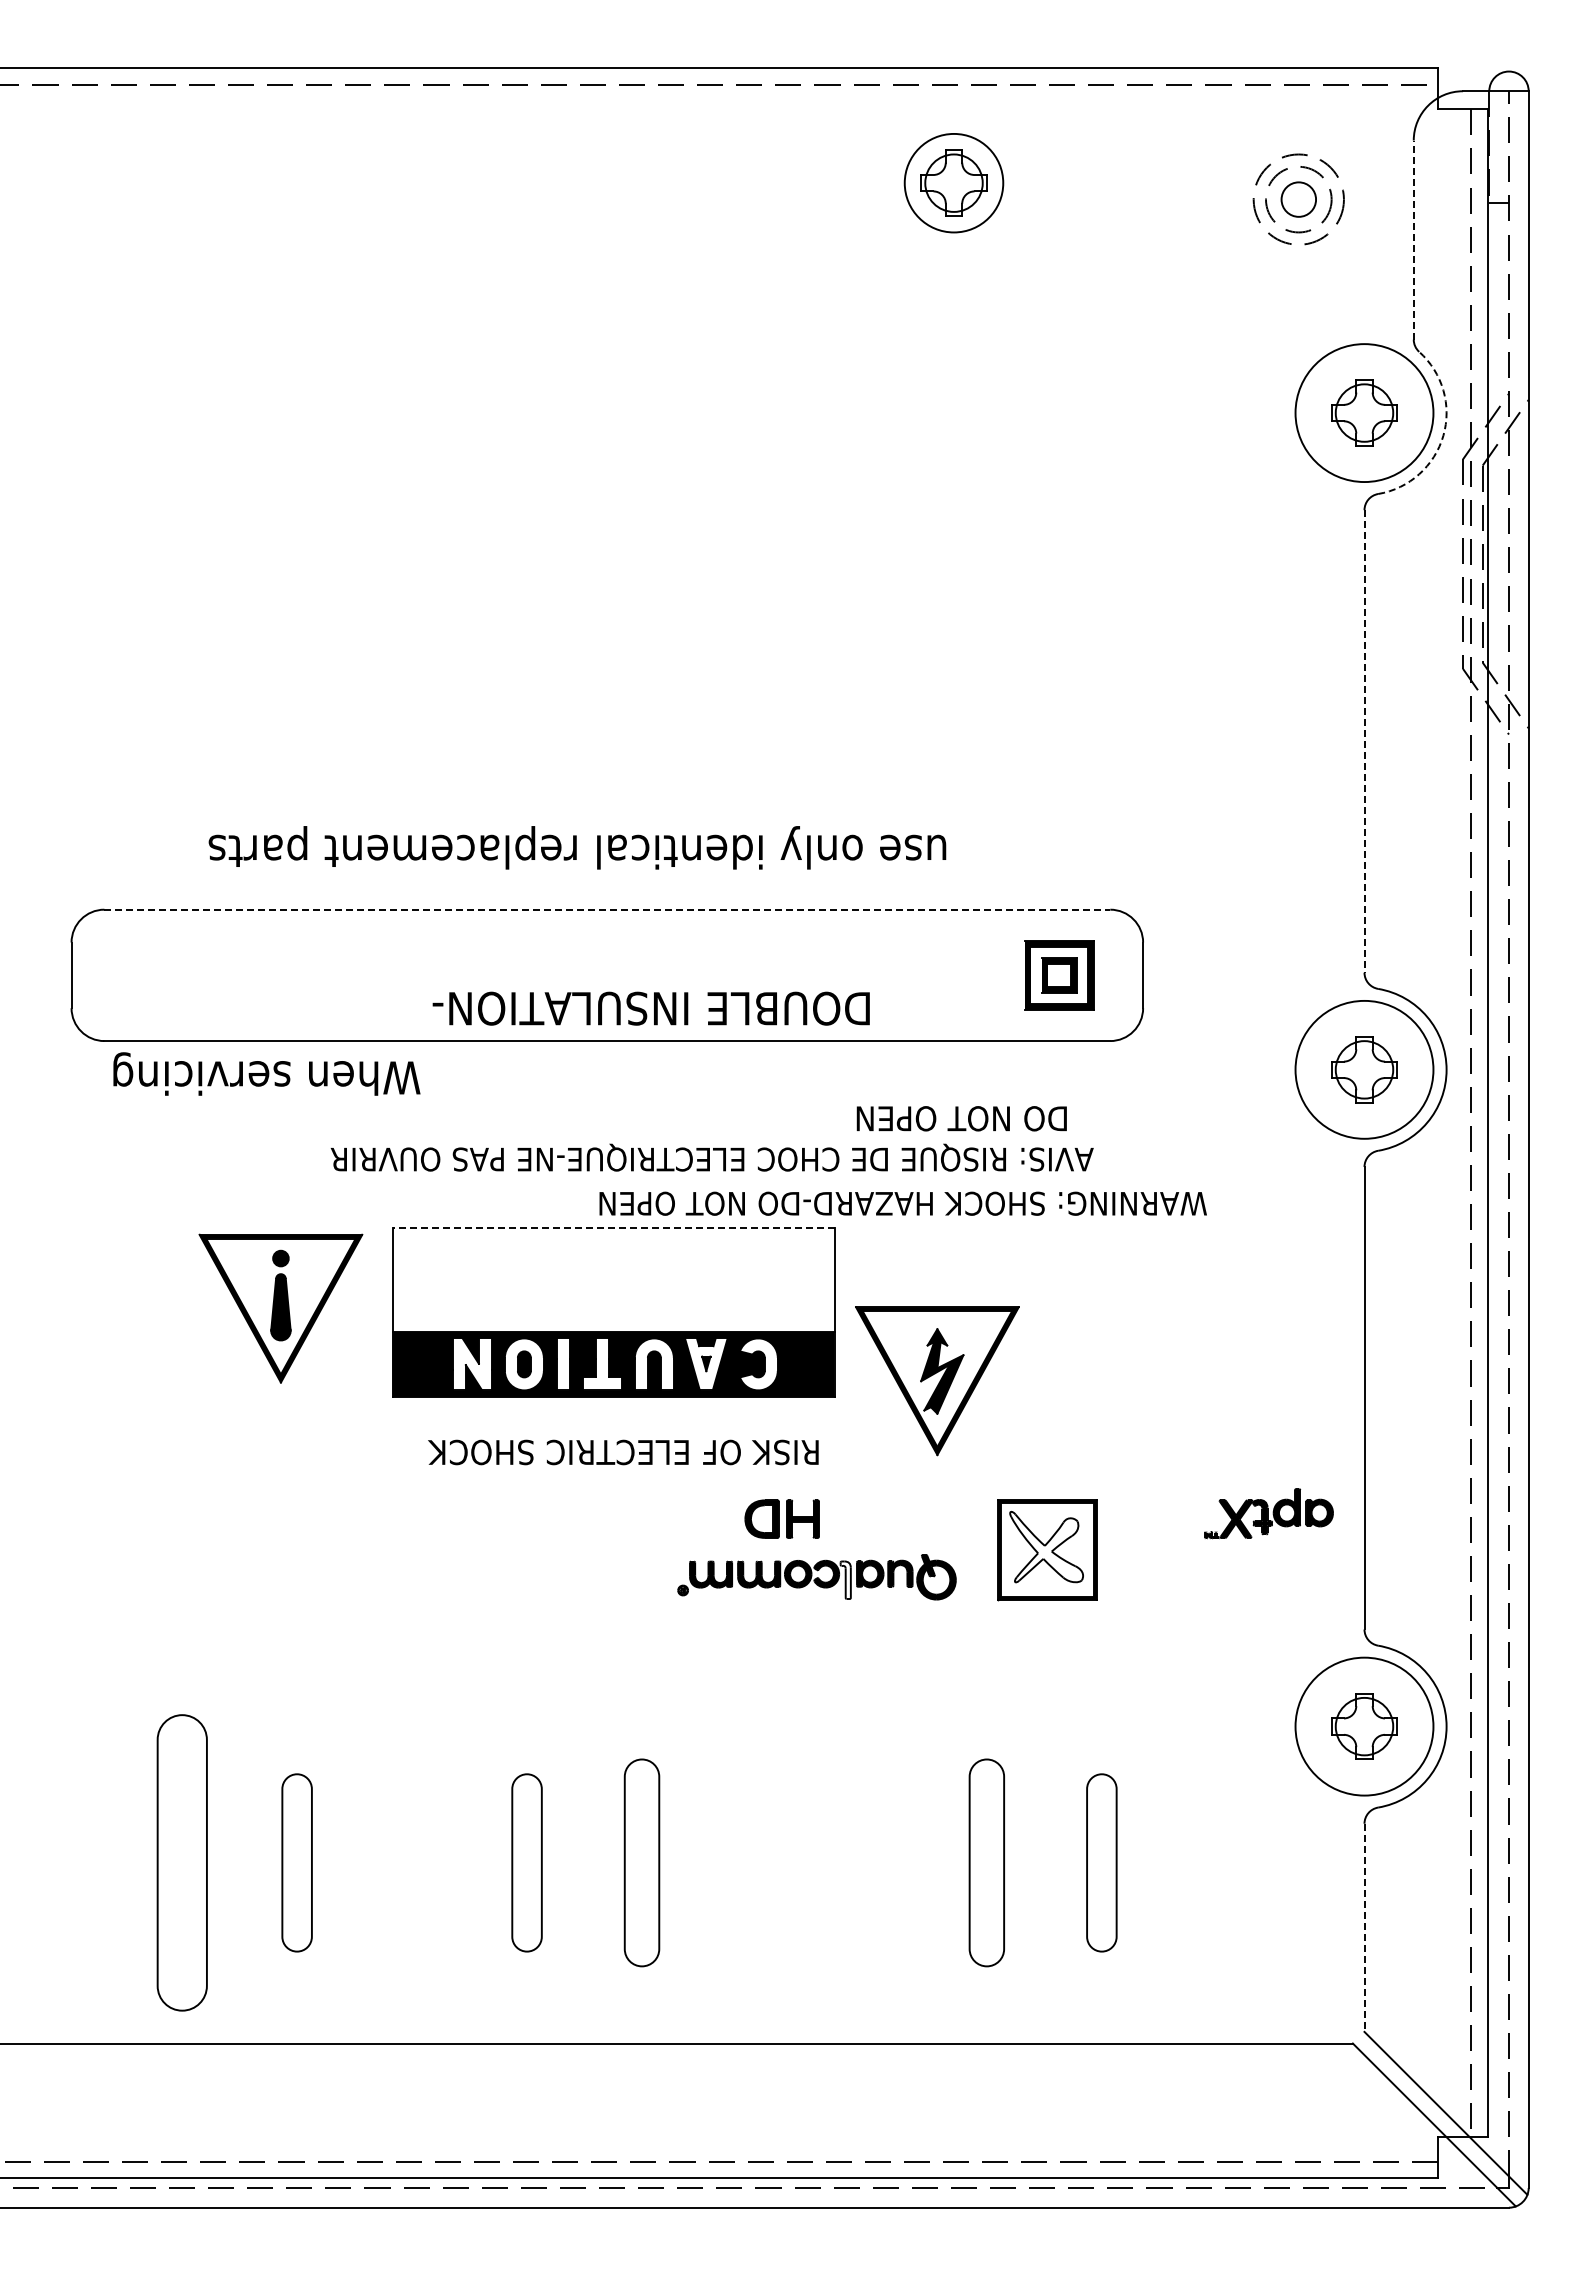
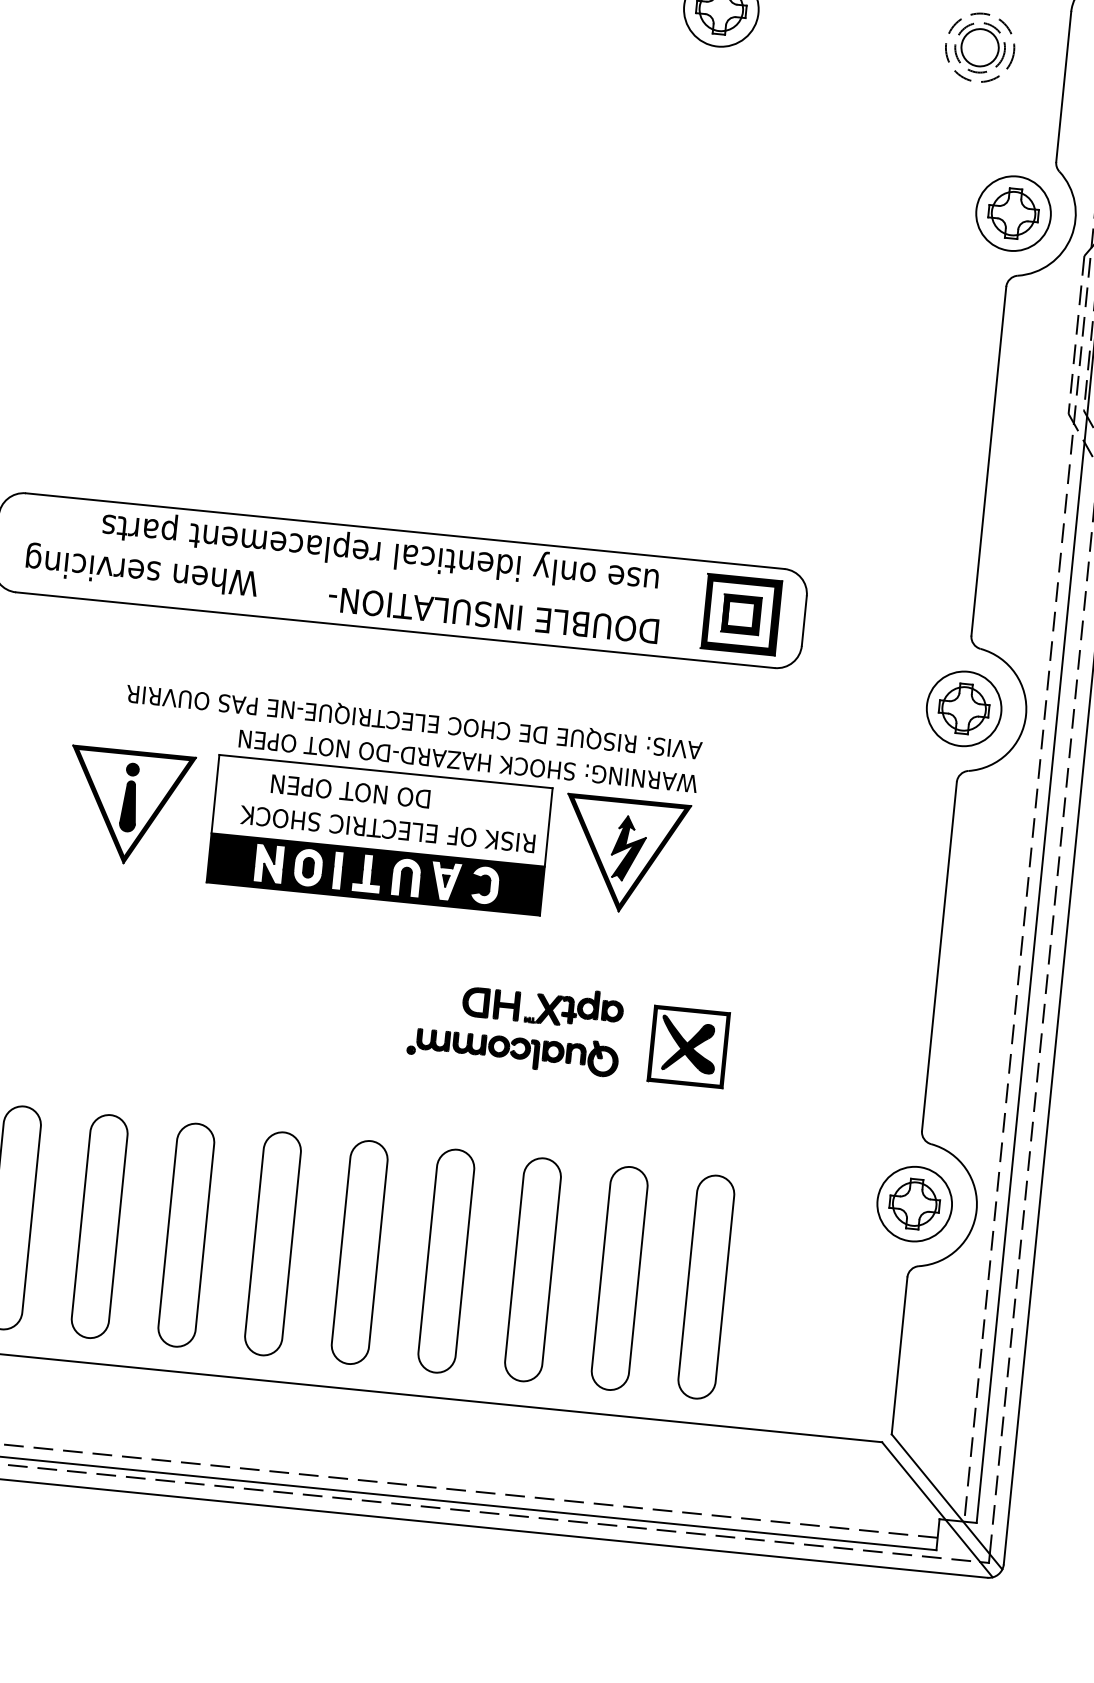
circle: (1298, 199) -> (979, 47), size x1.43
line: (1413, 240) -> (1063, 87), dashed -> solid
circle: (1364, 412) -> (1013, 213), size x0.71
arc: (1443, 435) -> (1071, 236), dashed -> solid
line: (1364, 741) -> (988, 461), dashed -> solid
text: (577, 847) -> (380, 551), moved
line: (607, 909) -> (405, 531), dashed -> solid
part: (1059, 975) -> (741, 614), size x1.43
text: (650, 1008) -> (492, 615), moved
circle: (1364, 1069) -> (964, 708), size x0.71
text: (266, 1073) -> (141, 569), moved
text: (961, 1118) -> (350, 791), moved
text: (711, 1157) -> (413, 720), moved
text: (902, 1203) -> (467, 761), moved
line: (613, 1227) -> (385, 771), dashed -> solid
part: (937, 1381) -> (624, 855), moved
text: (623, 1452) -> (387, 829), moved
part: (1268, 1513) -> (574, 1007), moved
fill: (1046, 1546) -> (688, 1044), added
fill: (845, 1579) -> (534, 1054), added
circle: (1364, 1726) -> (914, 1204), size x0.71
part: (296, 1862) -> (99, 1226), size x1.67
part: (411, 1862) -> (185, 1234), added
part: (526, 1862) -> (272, 1243), size x1.67
part: (641, 1862) -> (359, 1252), size x1.43
part: (756, 1862) -> (446, 1260), added
part: (871, 1862) -> (532, 1269), added
part: (986, 1862) -> (619, 1278), size x1.43
part: (1101, 1862) -> (706, 1286), size x1.67
line: (1364, 1928) -> (899, 1356), dashed -> solid

